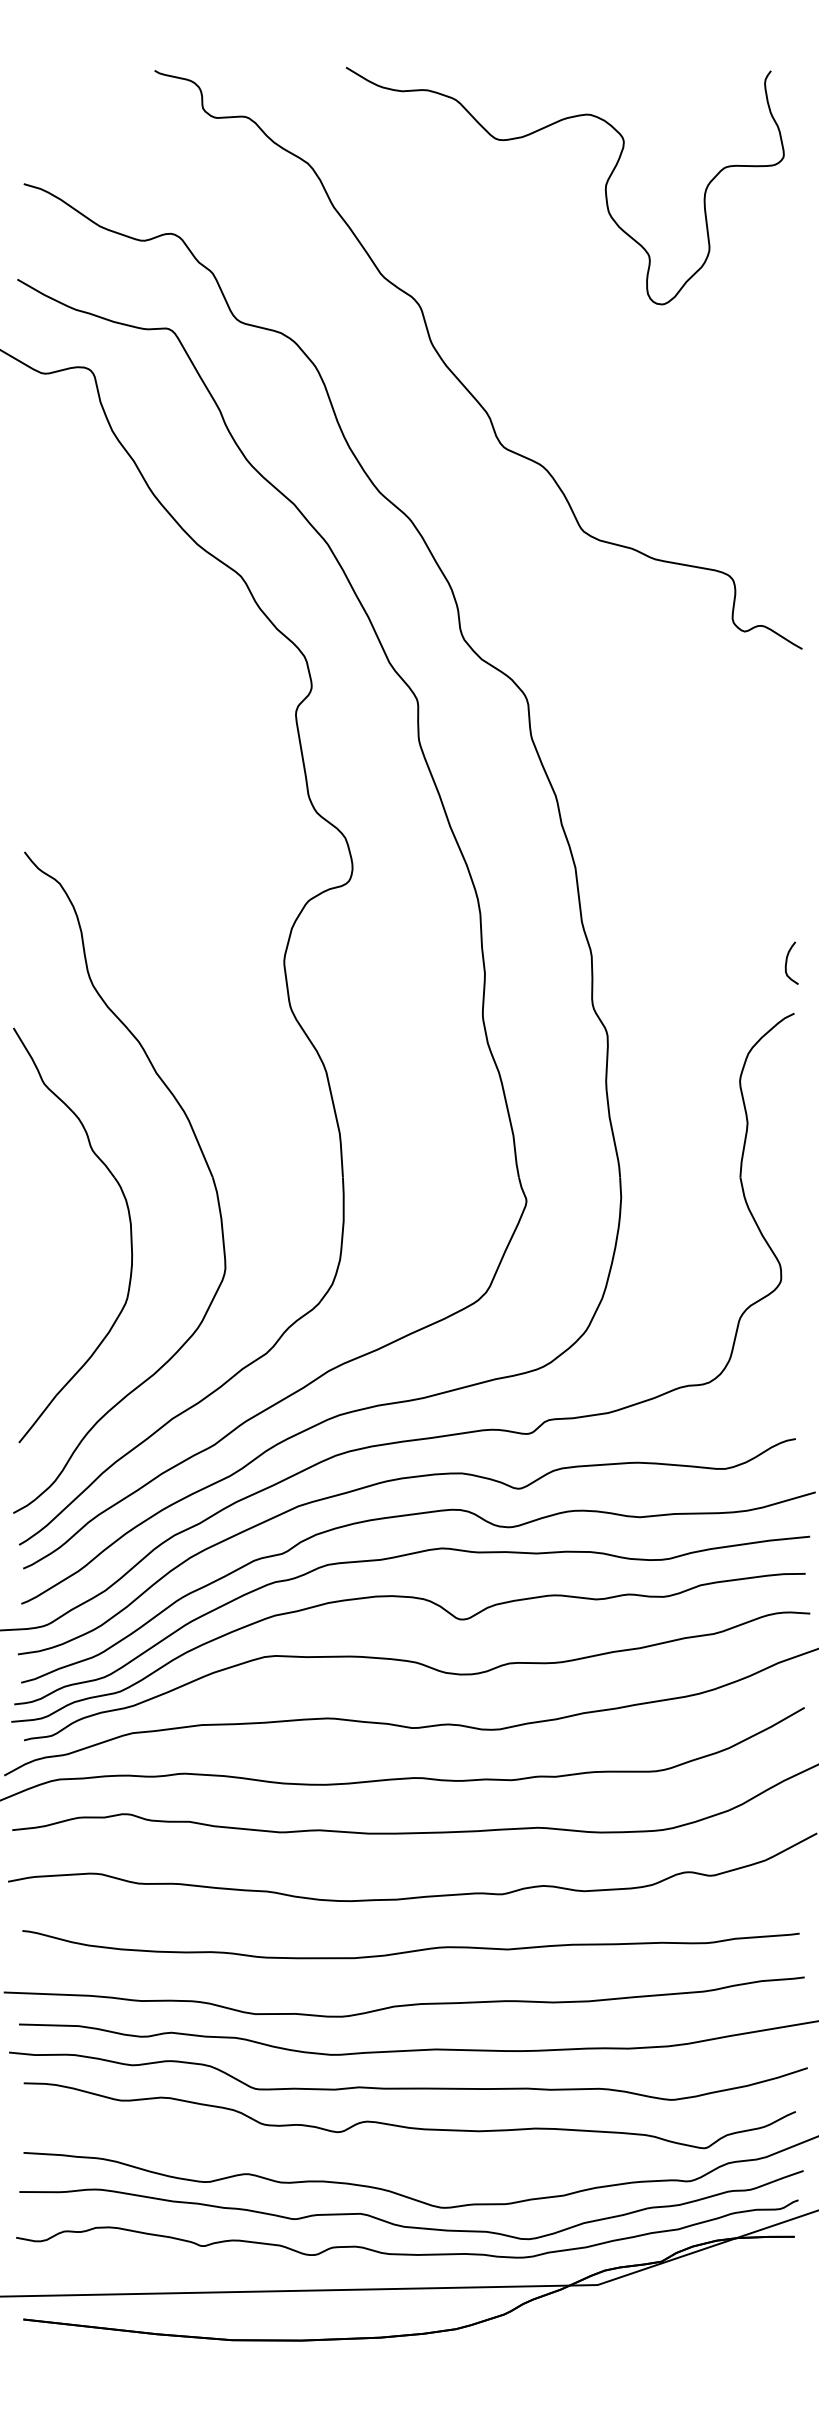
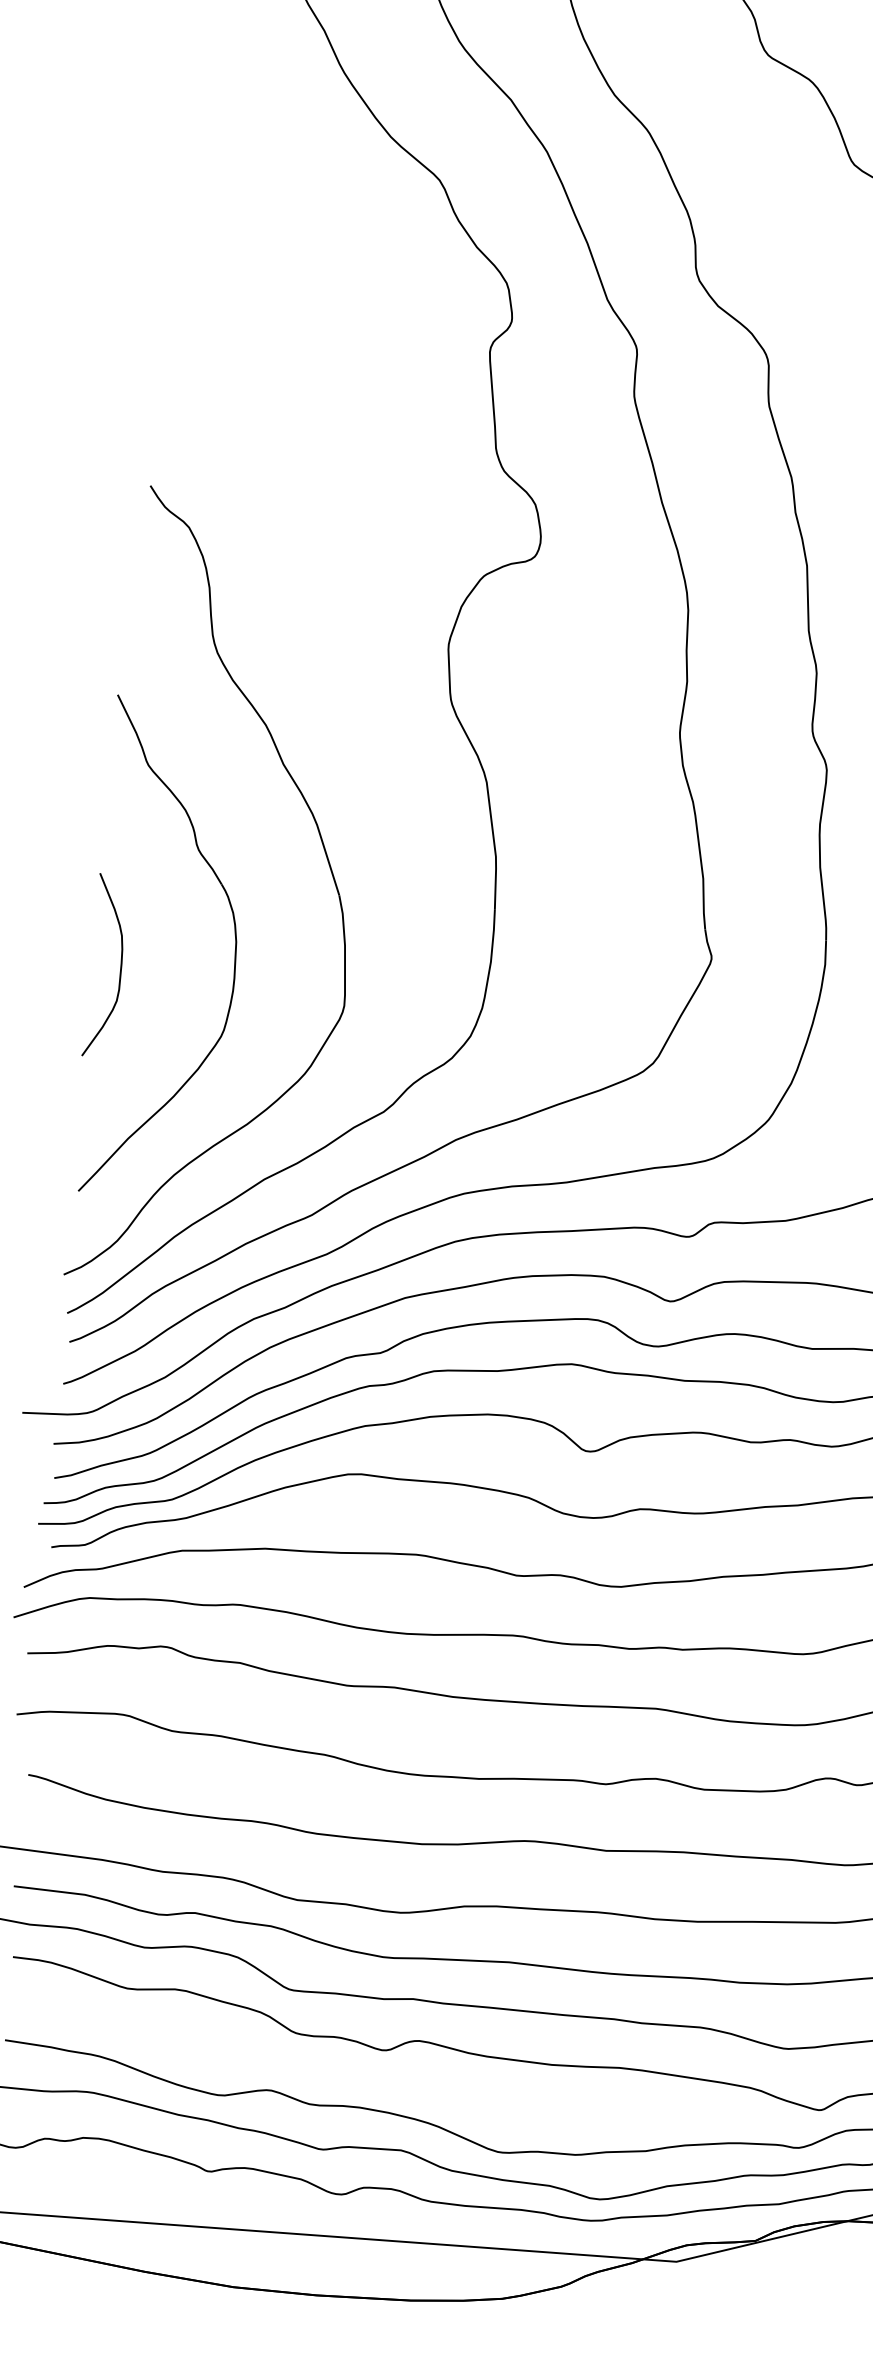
curve: (36, 1253) -> (120, 966), added

